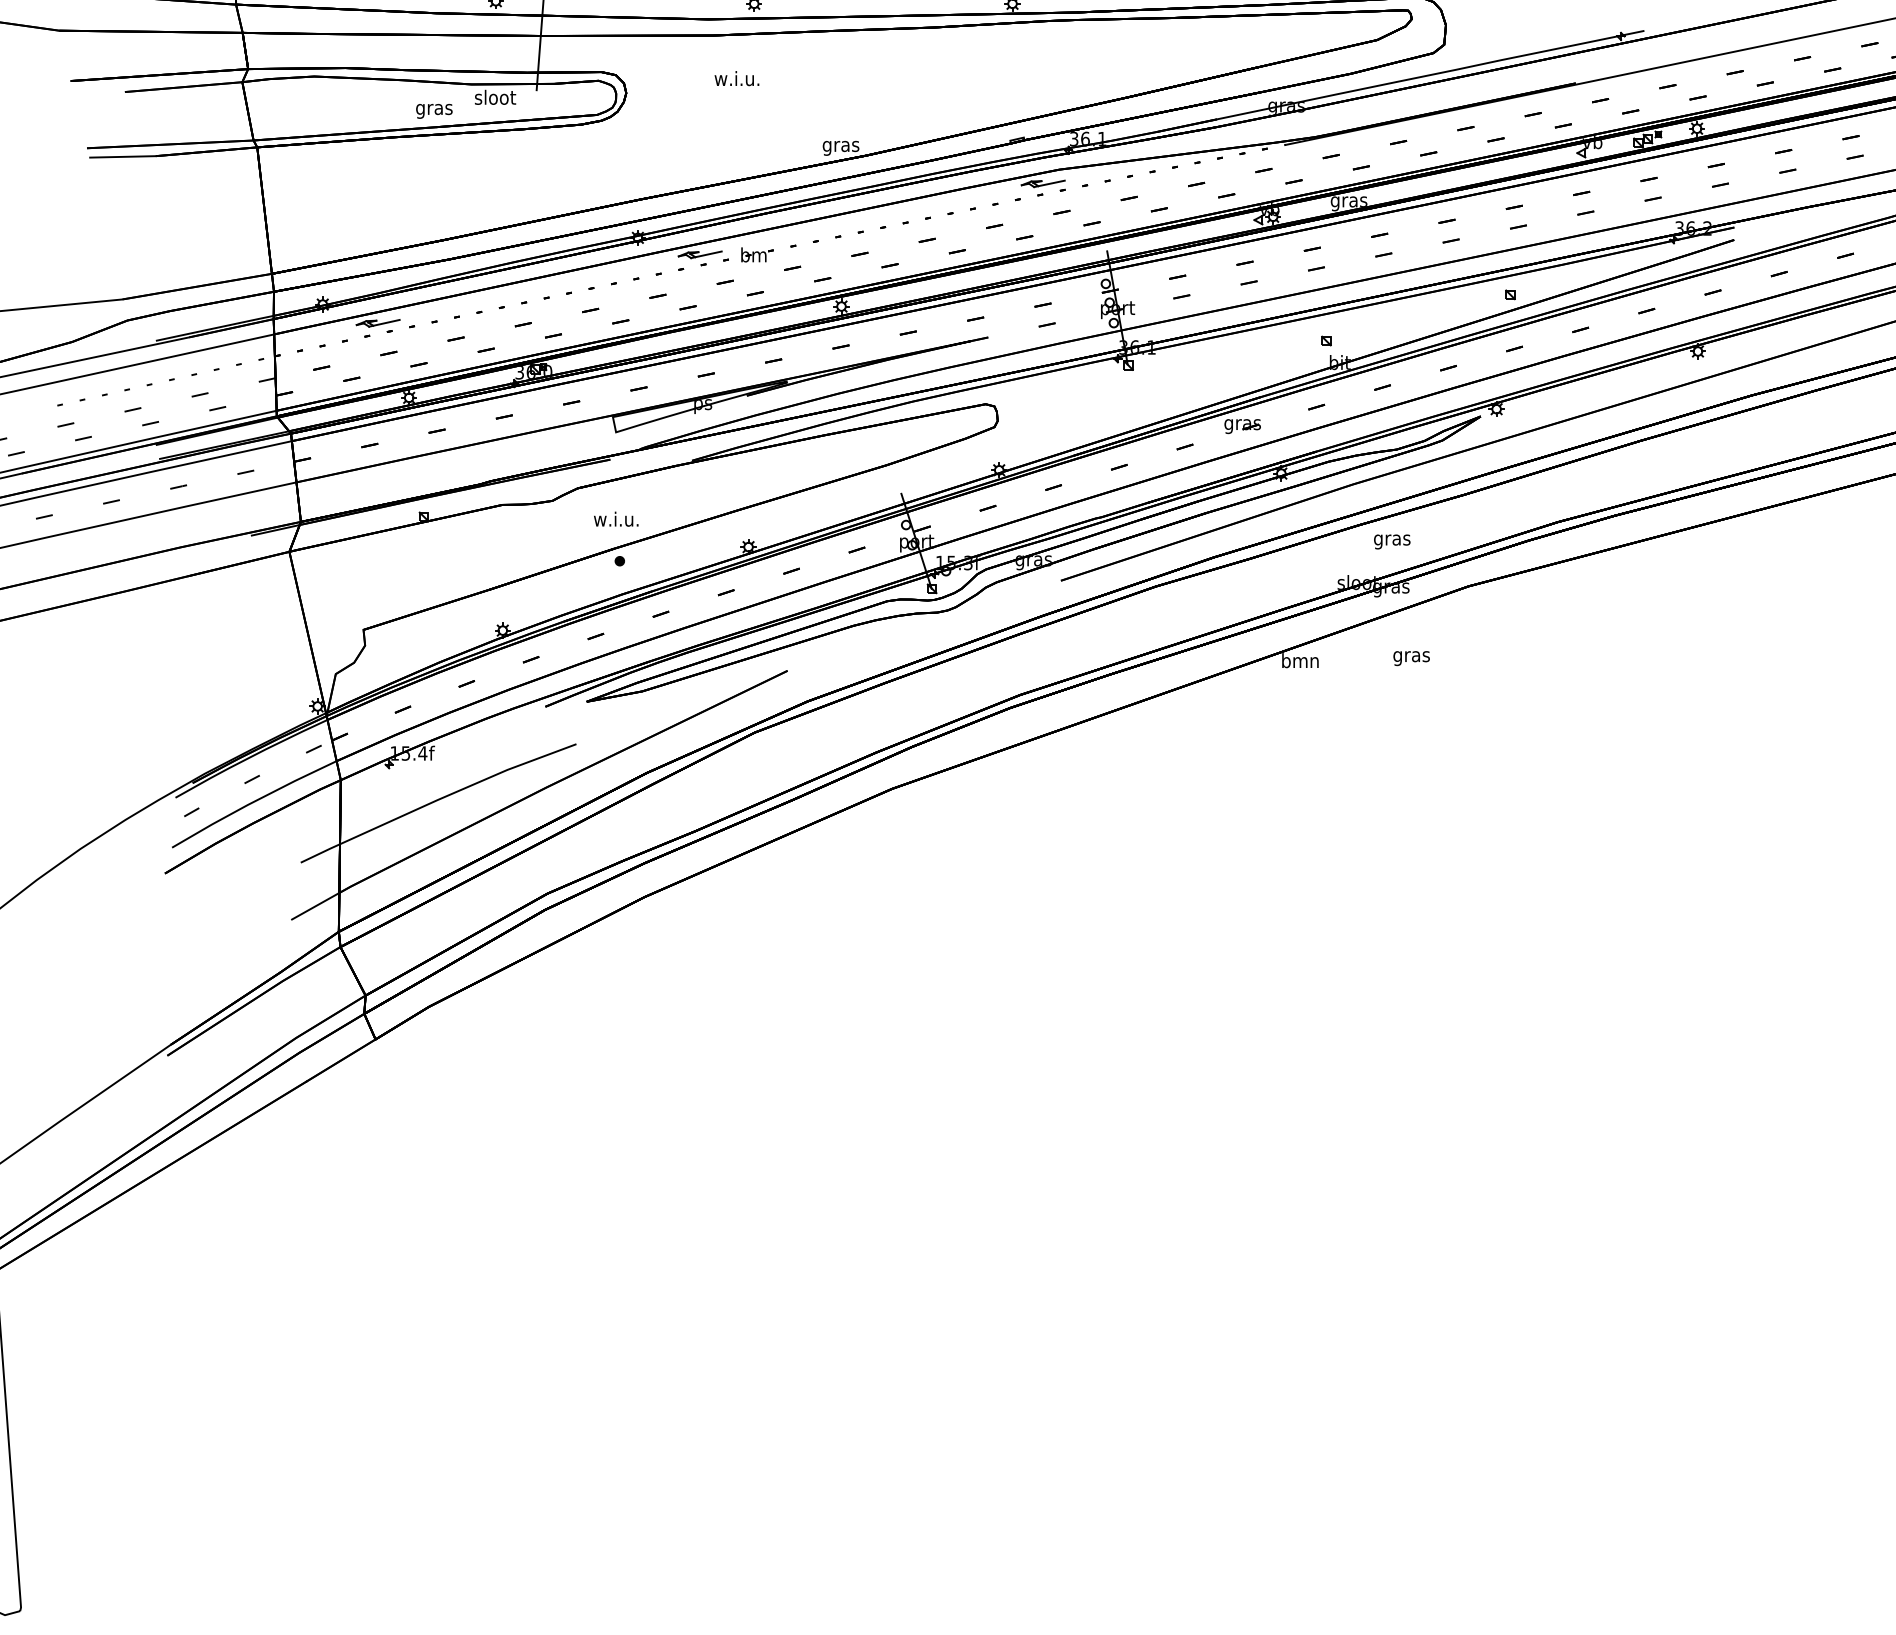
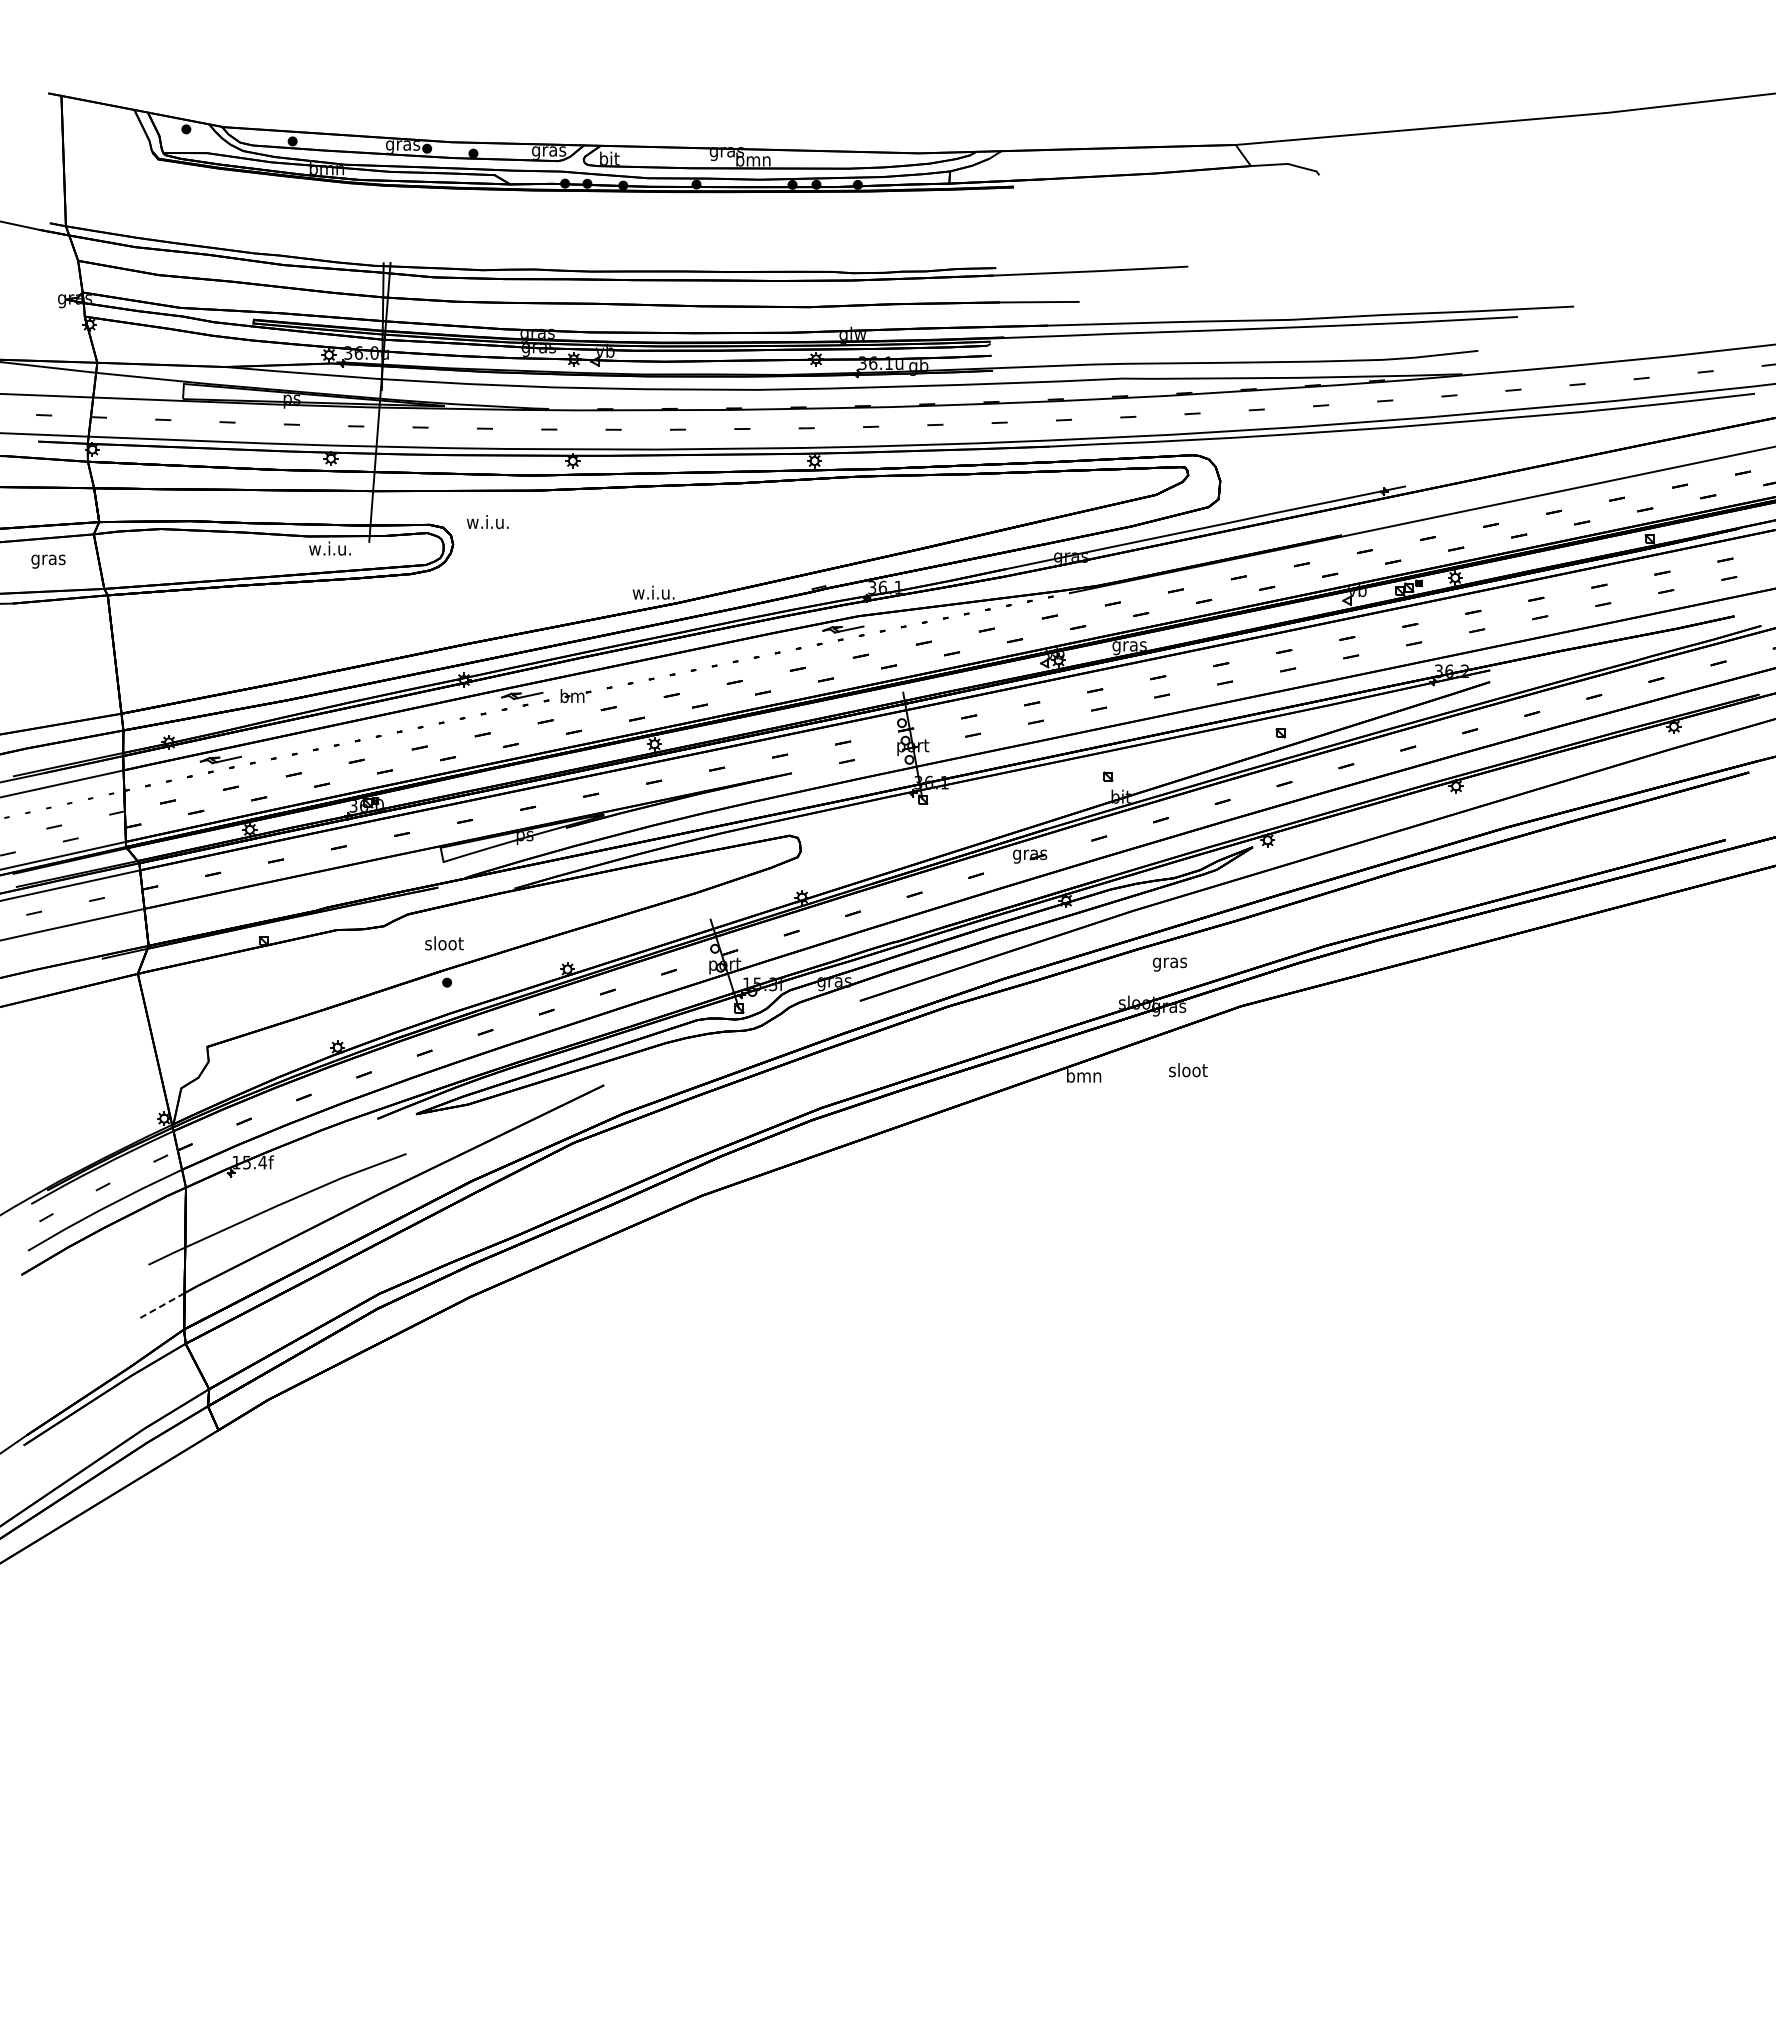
text: (736, 78) -> (487, 521), moved
text: (494, 97) -> (329, 548), sloot -> w.i.u.
text: (434, 111) -> (48, 561), moved
text: (840, 146) -> (653, 594), gras -> w.i.u.
text: (615, 519) -> (443, 943), w.i.u. -> sloot
text: (1412, 656) -> (1188, 1071), gras -> sloot
line: (315, 906) -> (162, 1305), solid -> dashed

